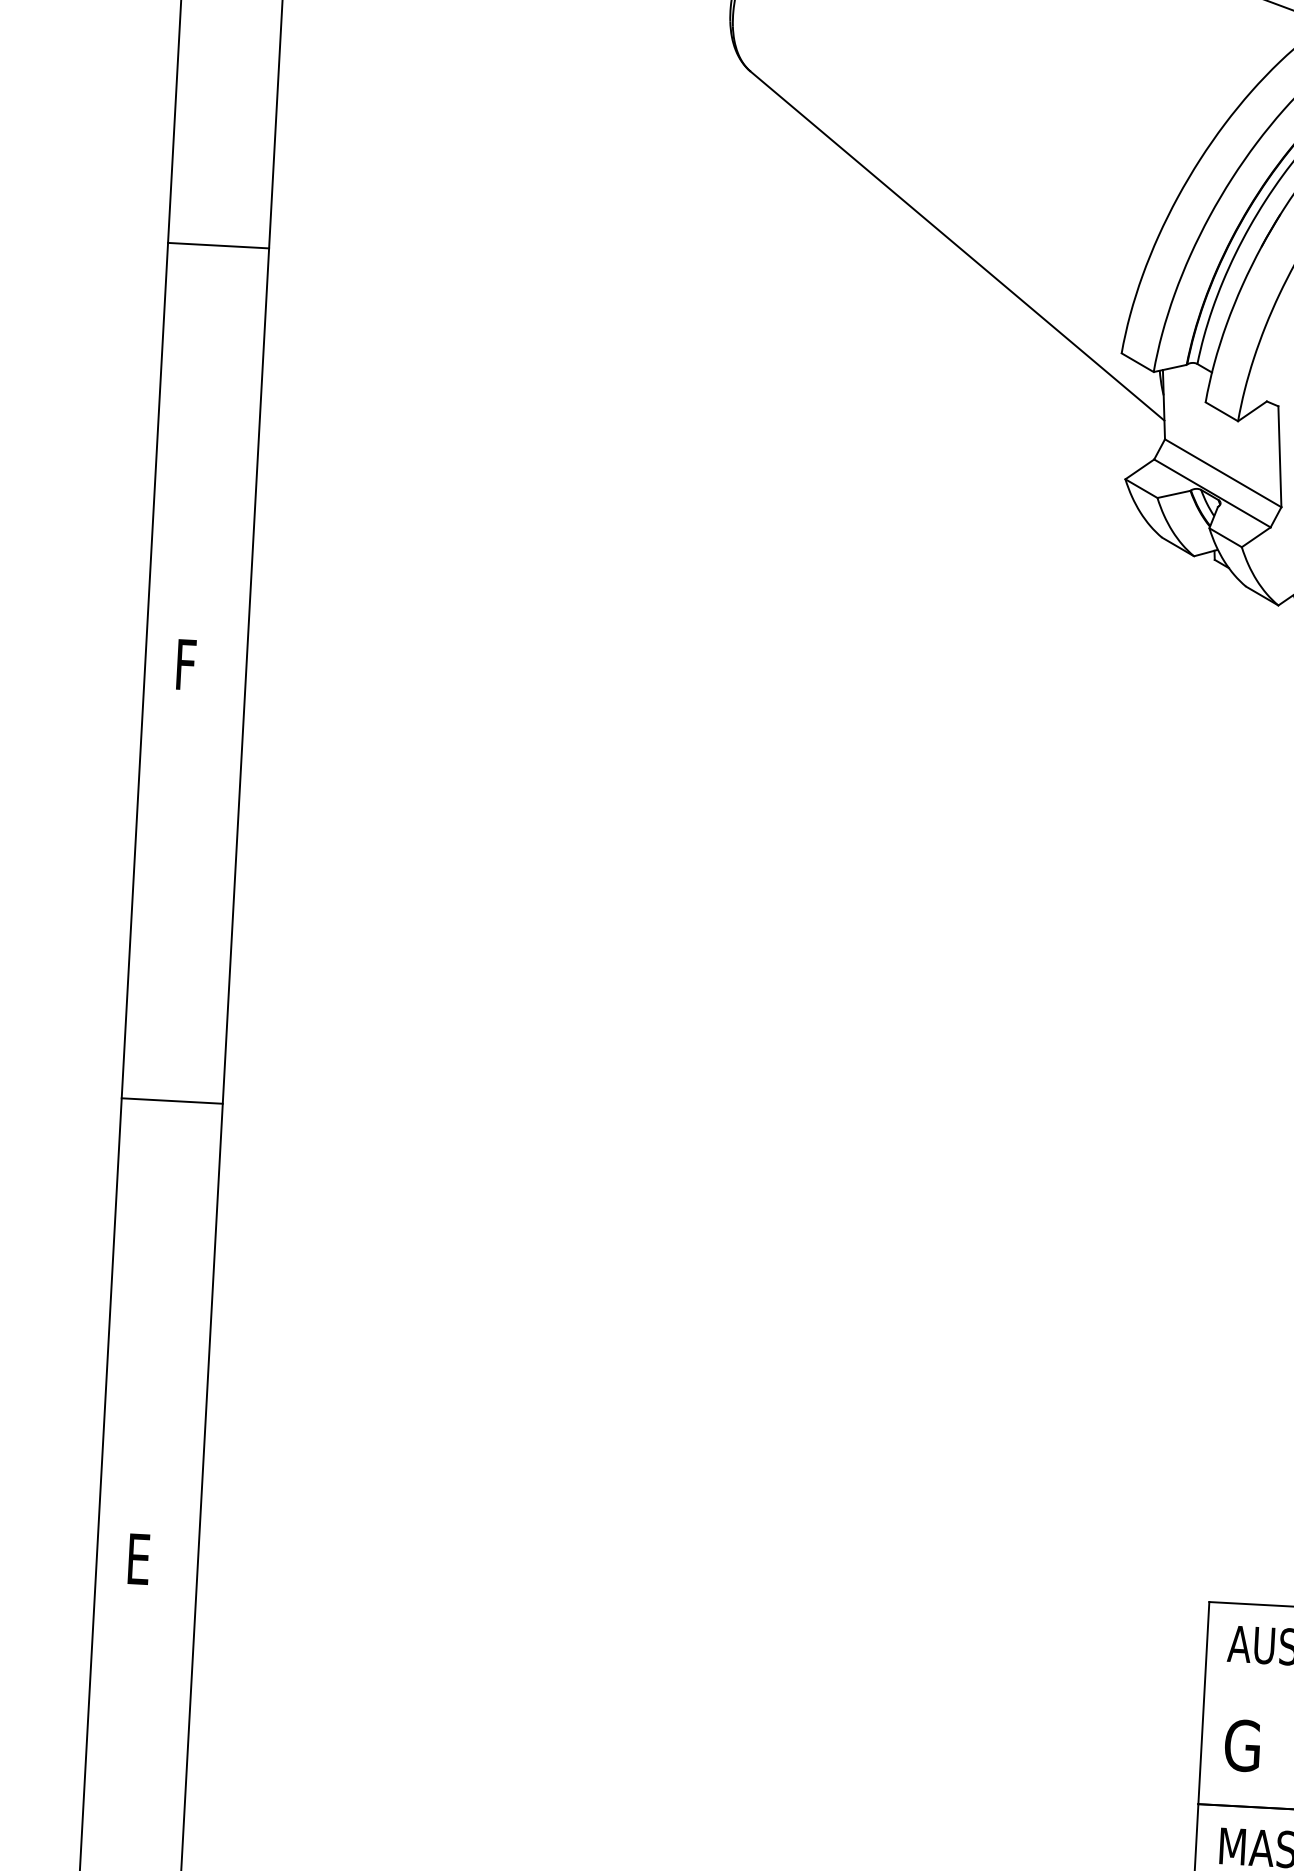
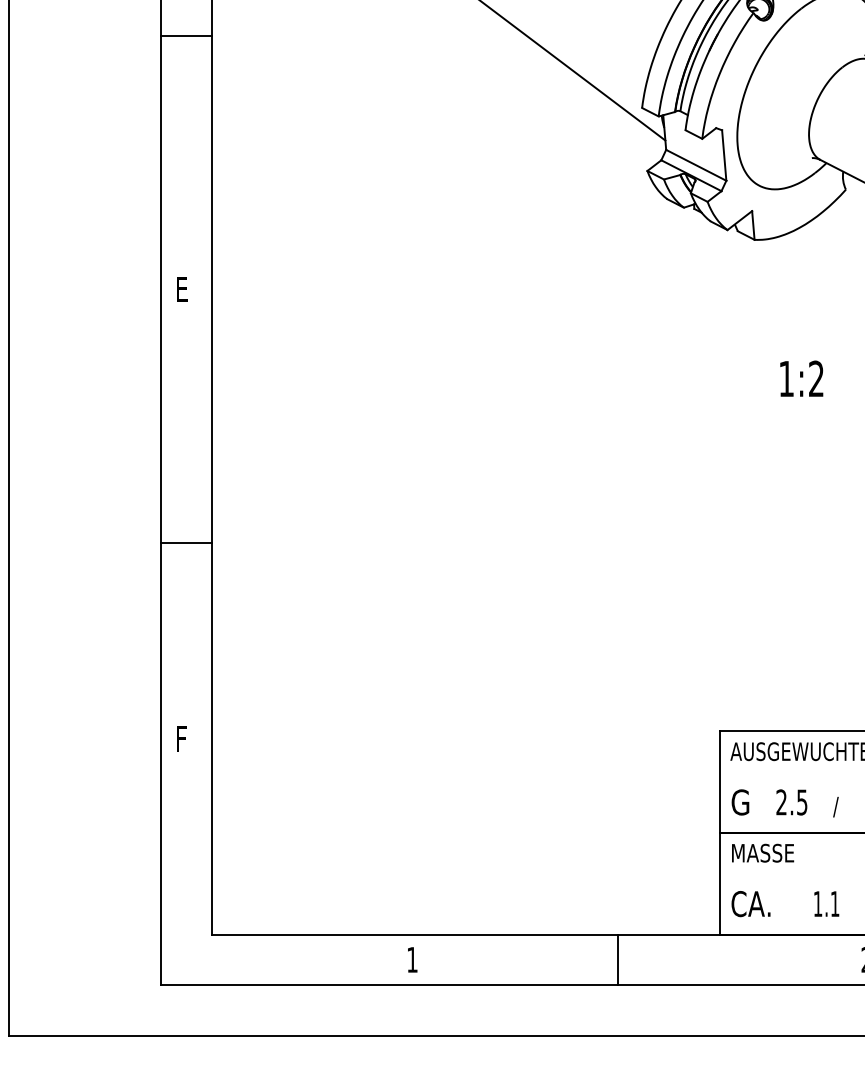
line: (218, 245) -> (186, 35), moved
text: (189, 675) -> (183, 294), F -> E
line: (171, 1101) -> (186, 543), moved
text: (140, 1570) -> (183, 744), E -> F

